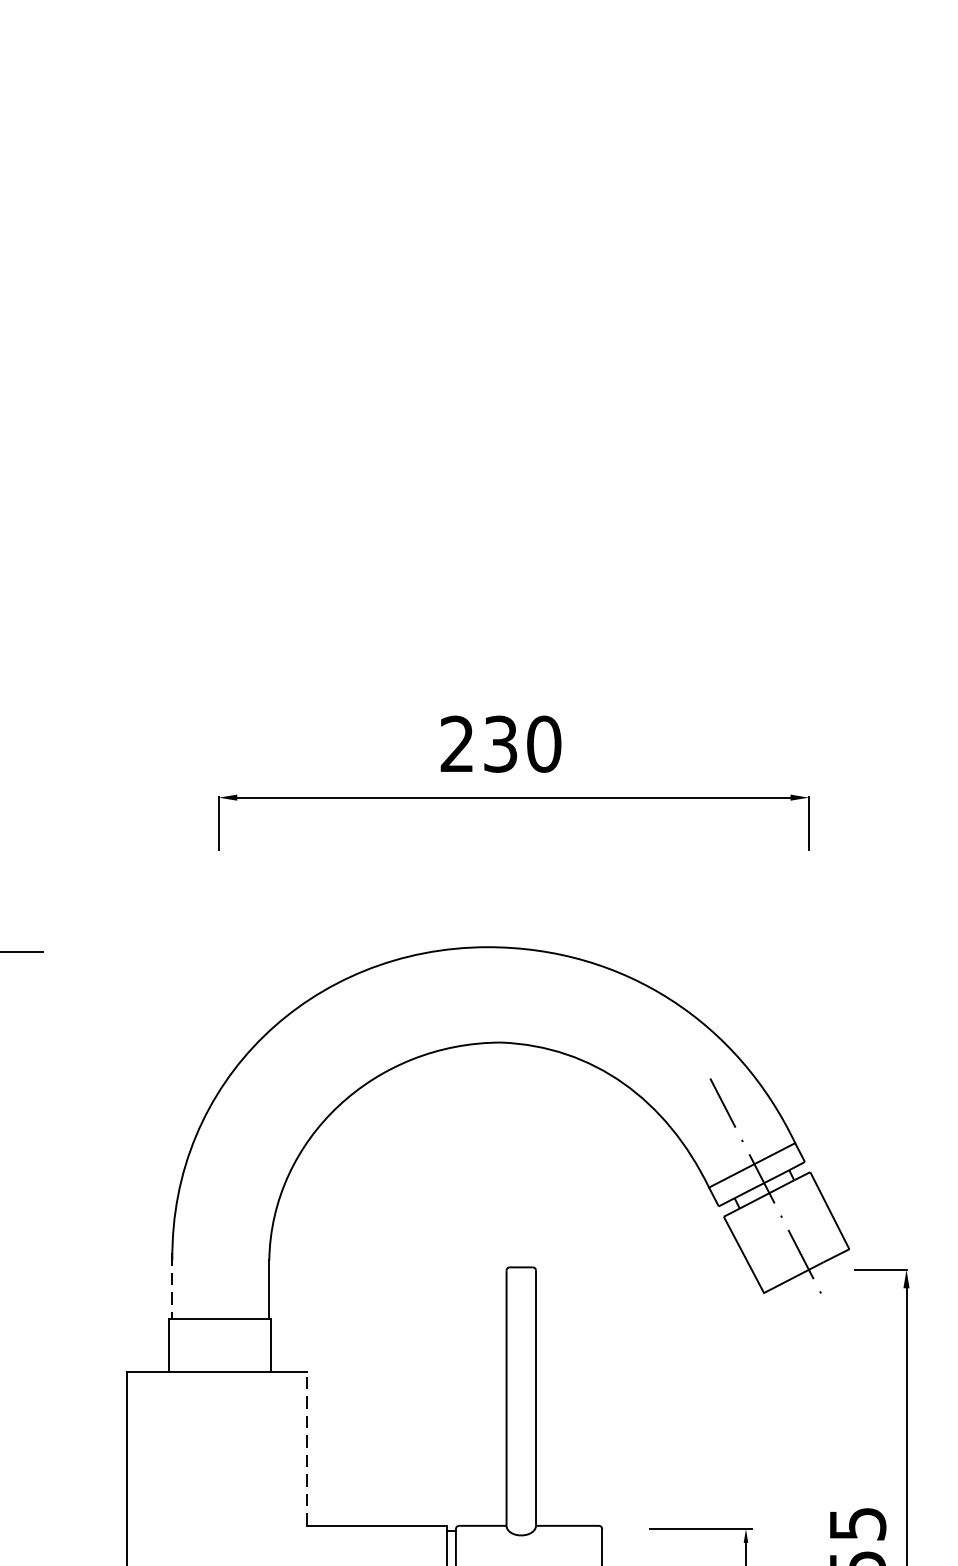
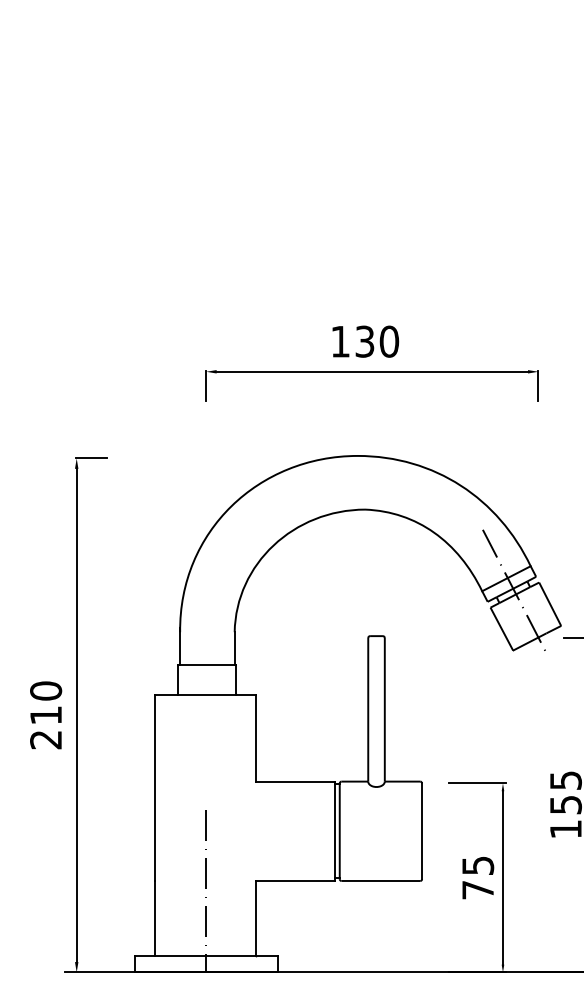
text: (457, 743) -> (340, 341), 230 -> 130
line: (172, 1287) -> (180, 647), dashed -> solid
line: (306, 1447) -> (255, 737), dashed -> solid

